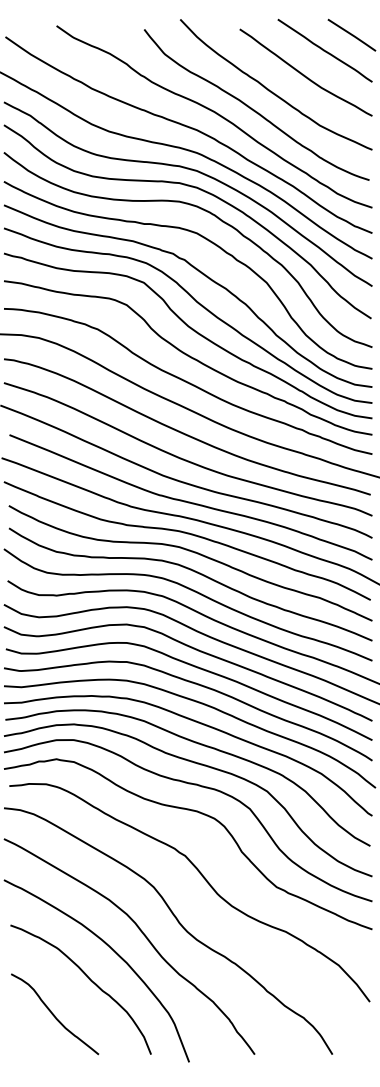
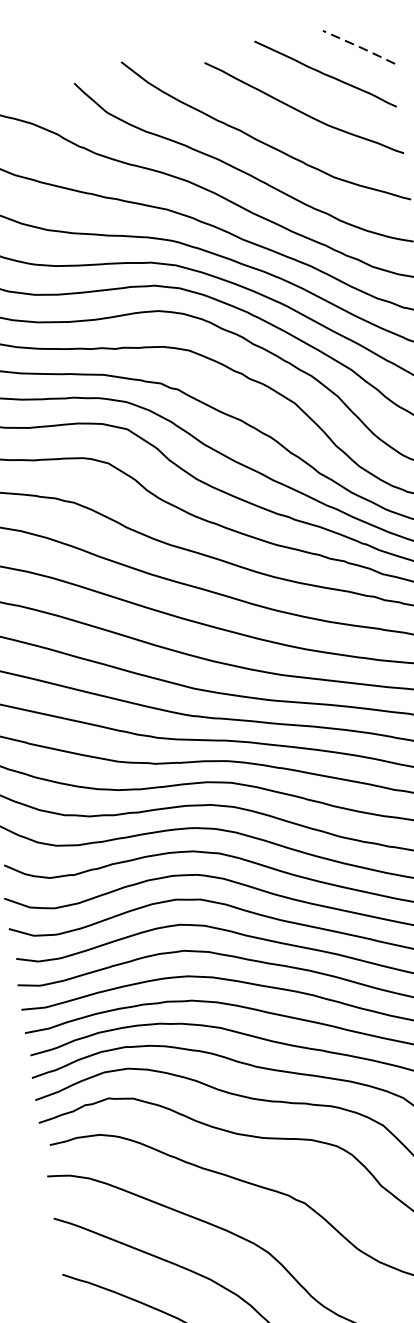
line: (352, 35) -> (359, 47), solid -> dashed

